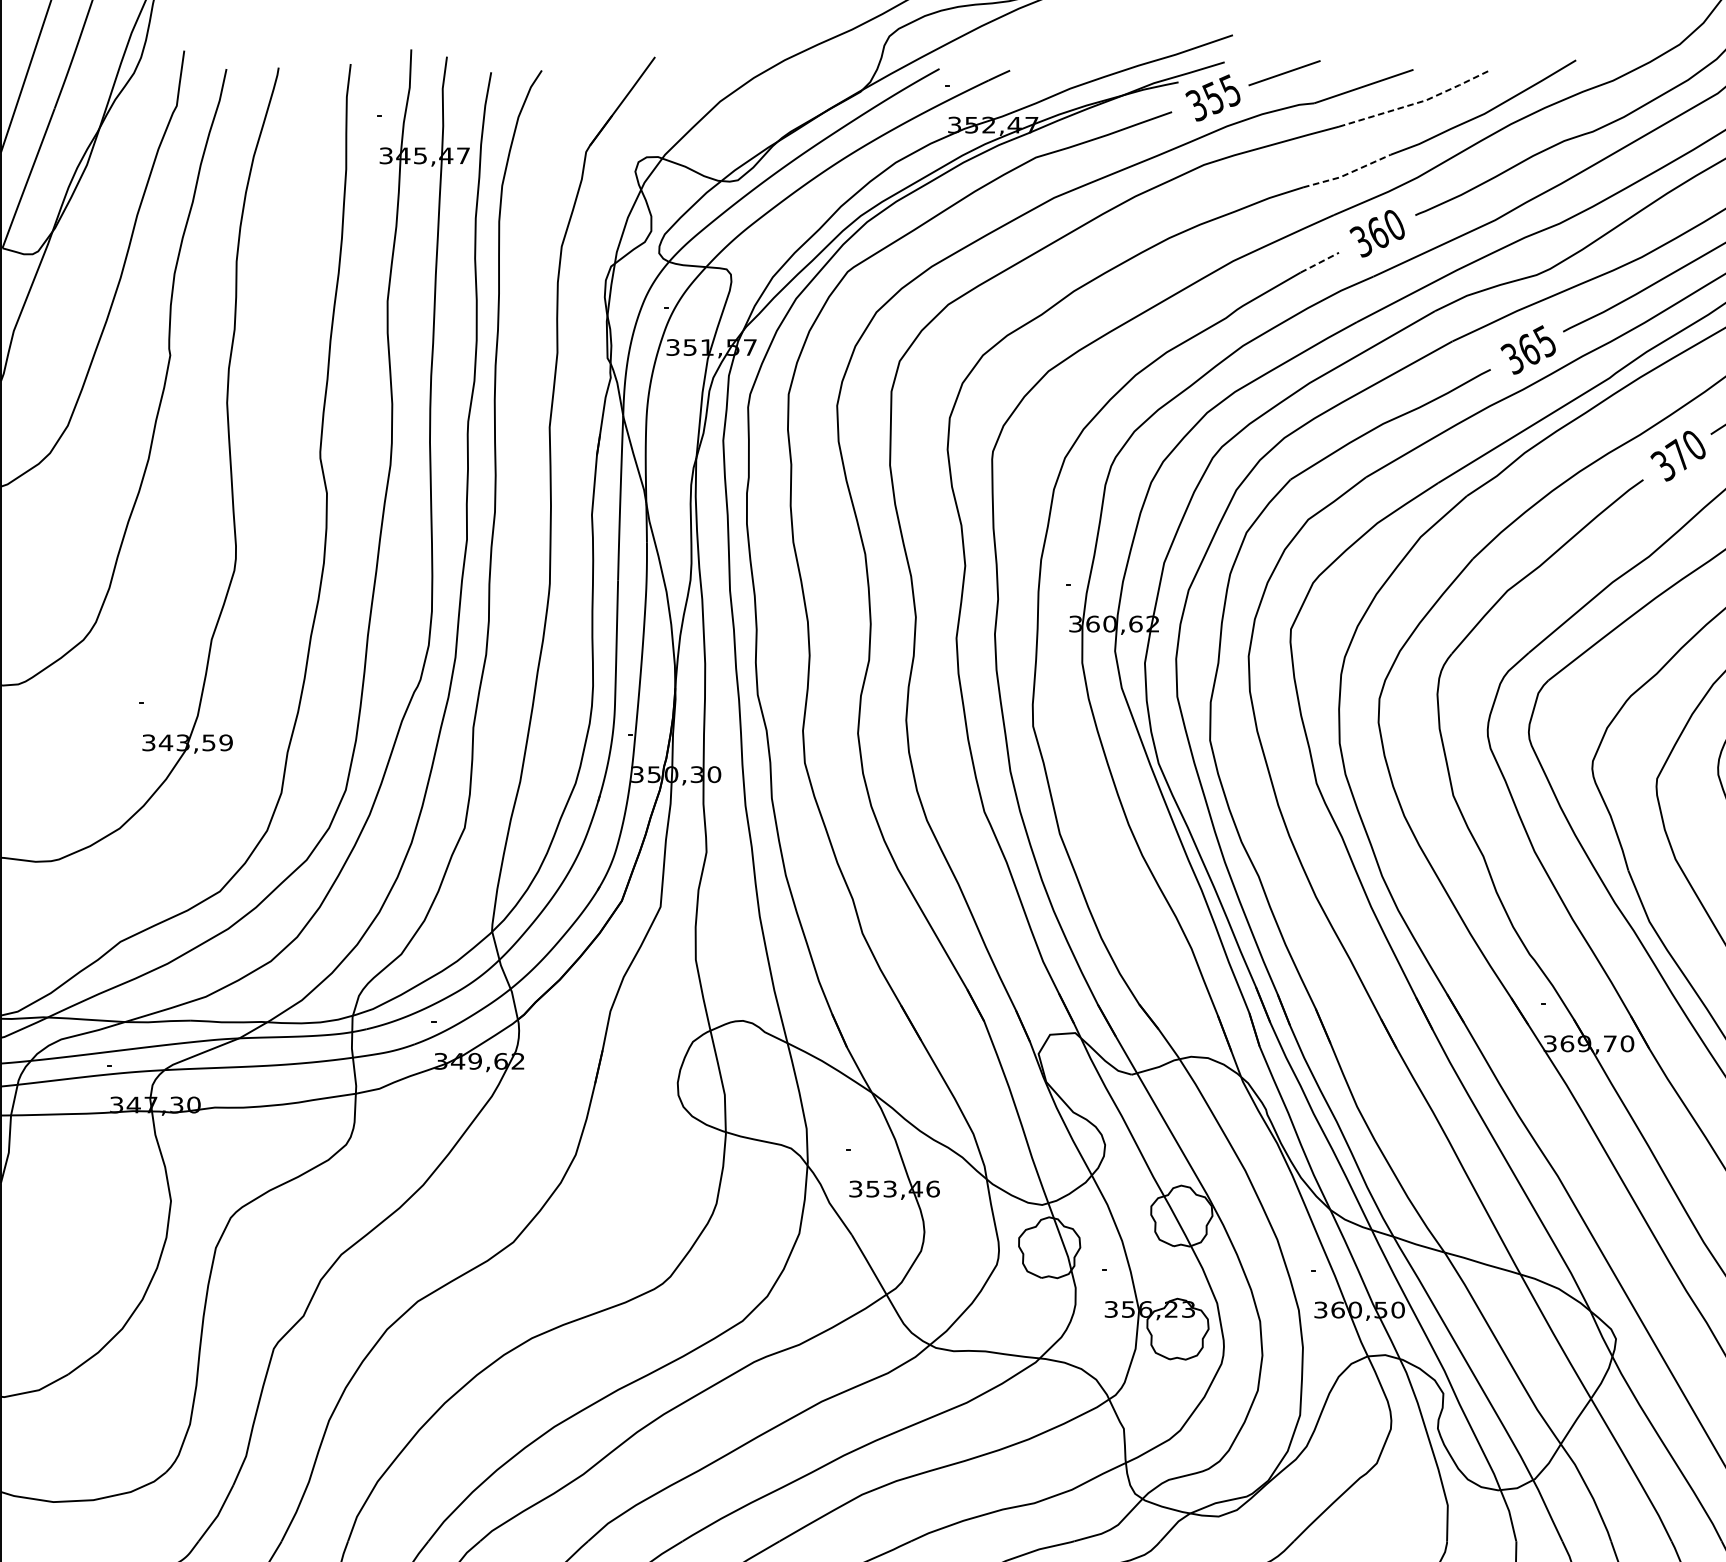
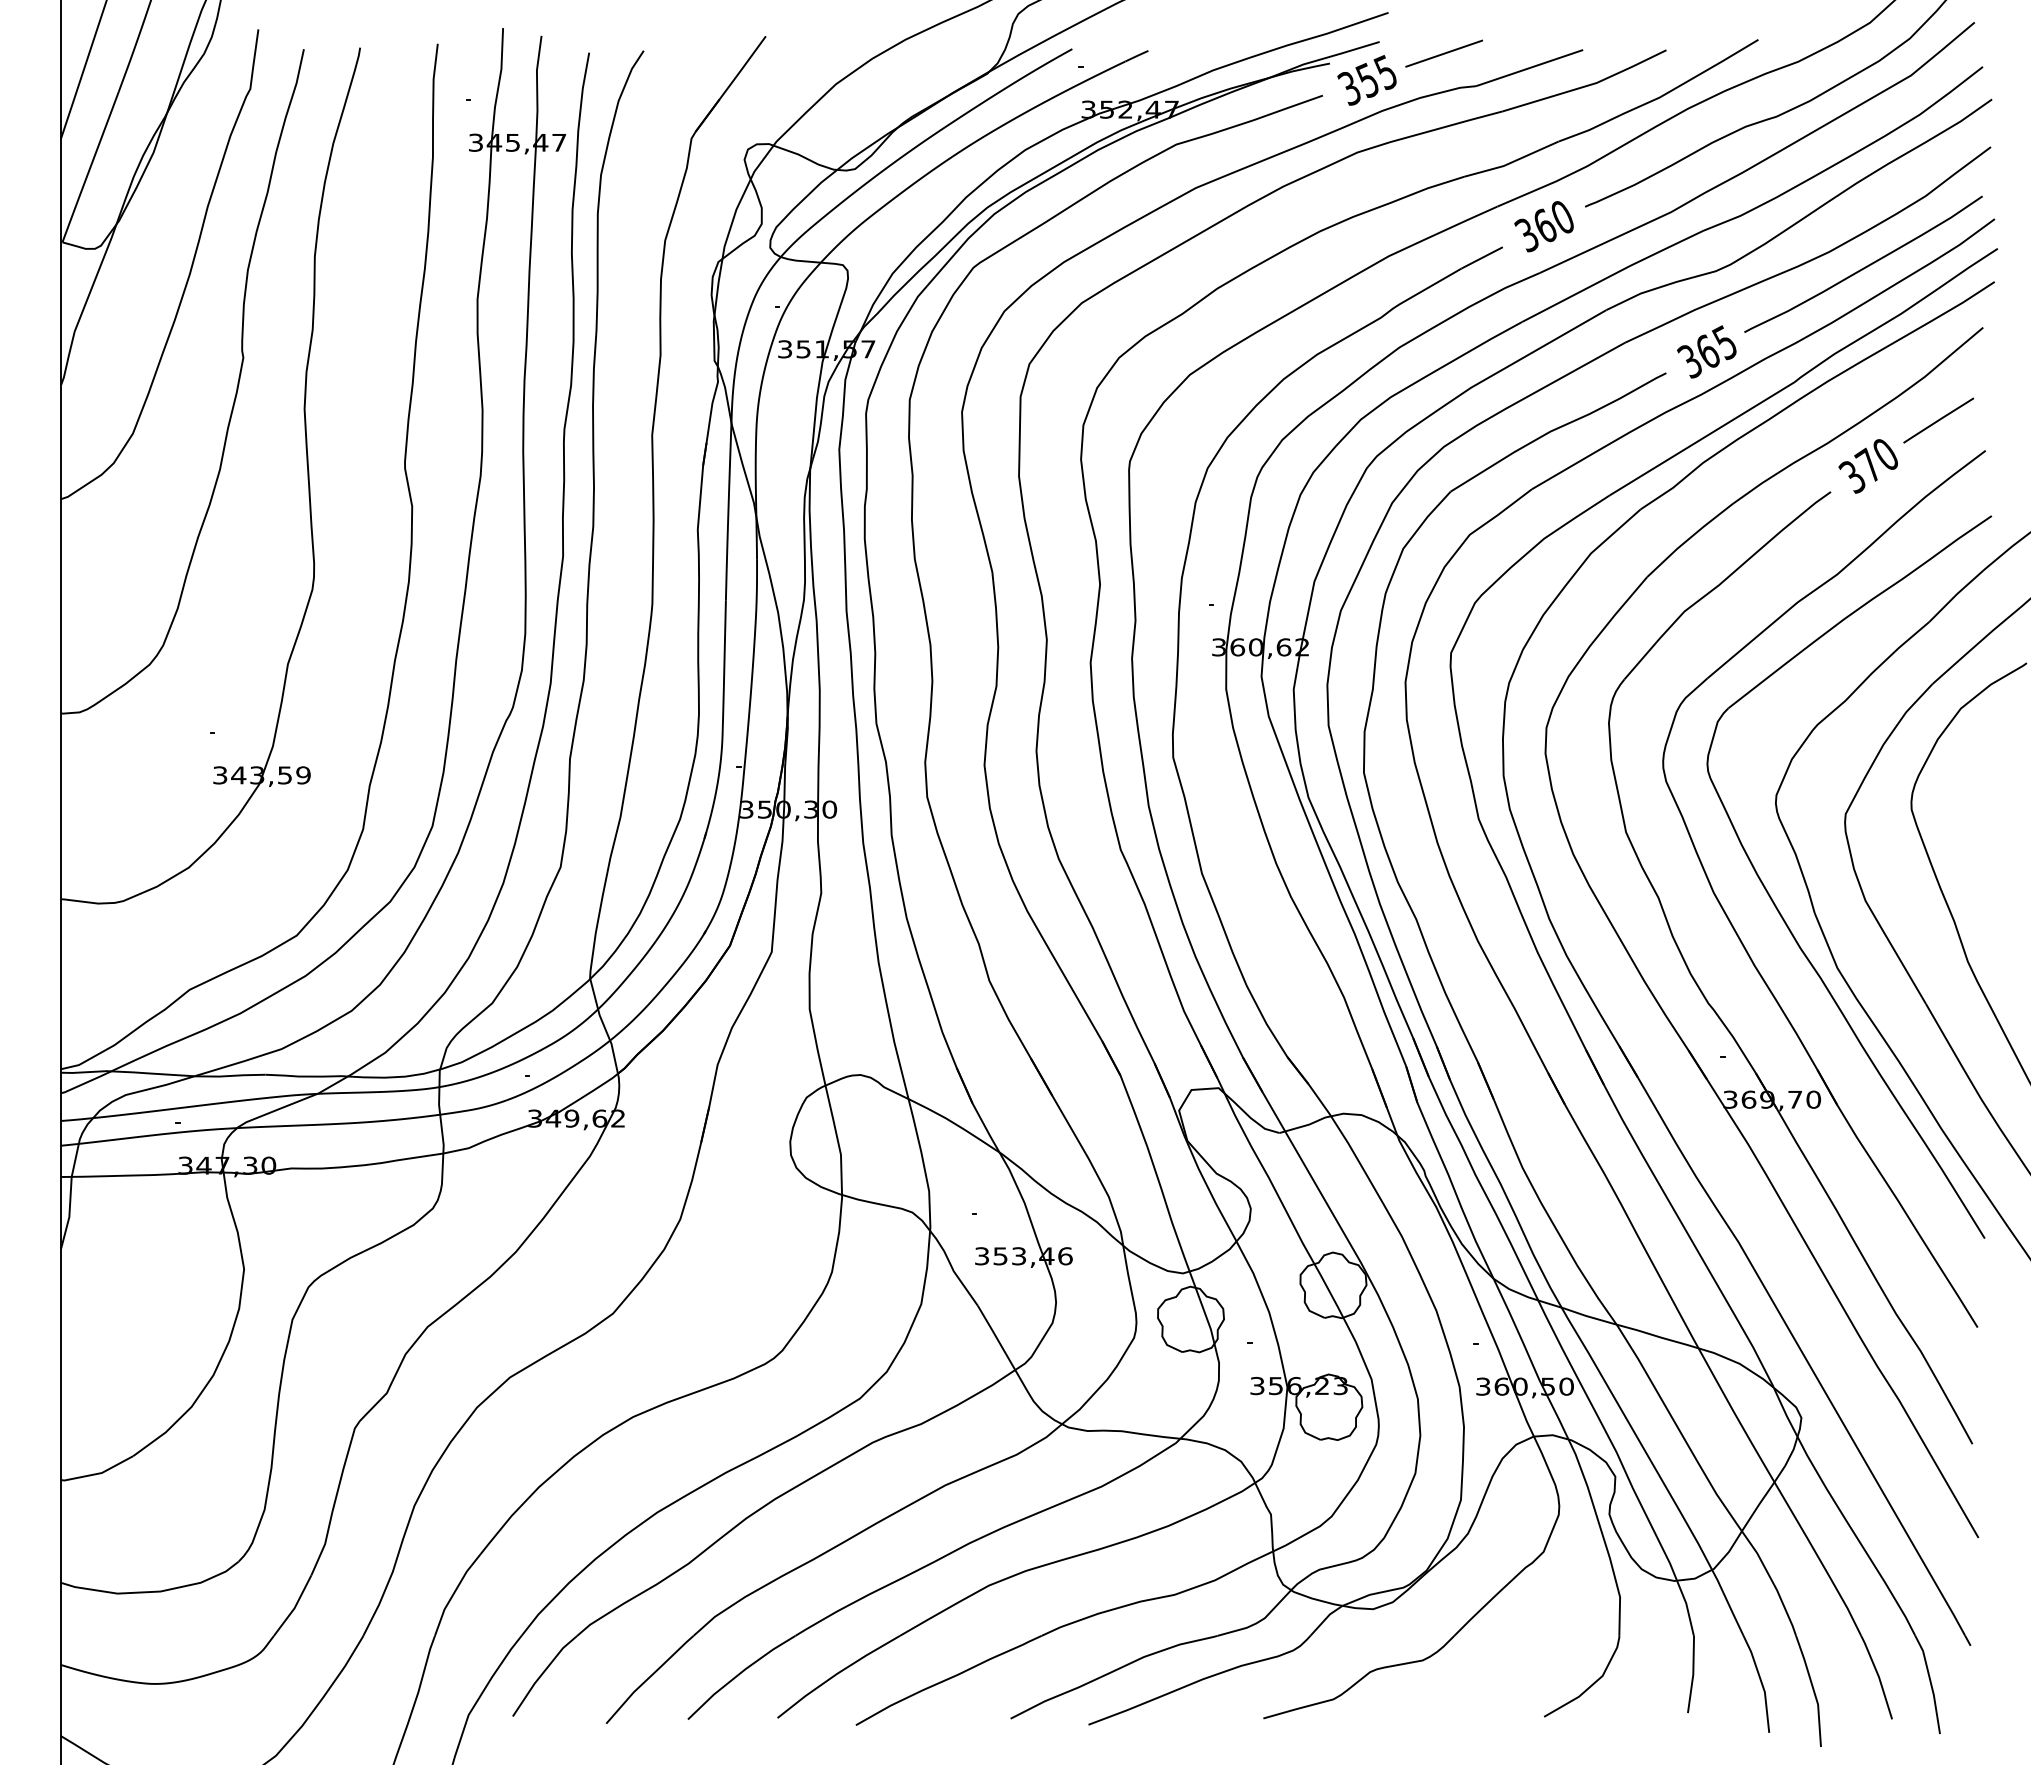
line: (1418, 102) -> (1588, 85), dashed -> solid
line: (1347, 174) -> (1512, 162), dashed -> solid
line: (1320, 262) -> (1482, 257), dashed -> solid

